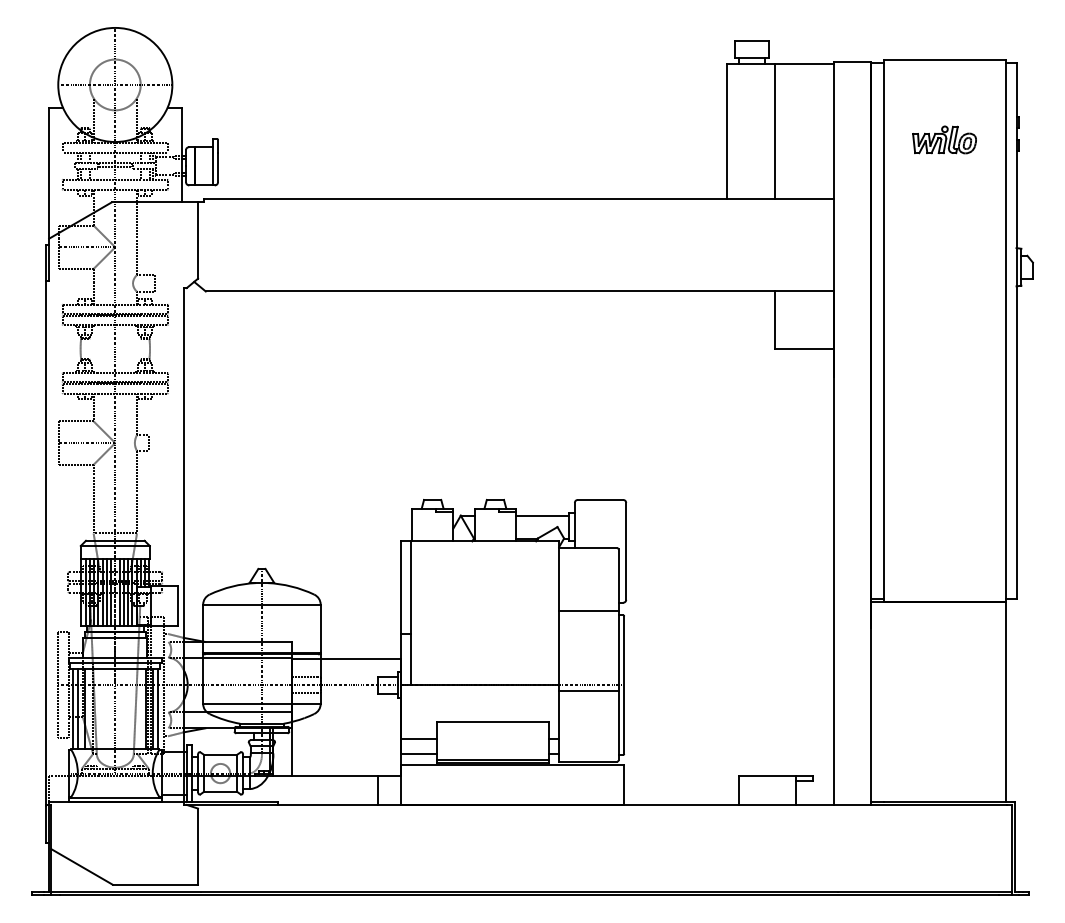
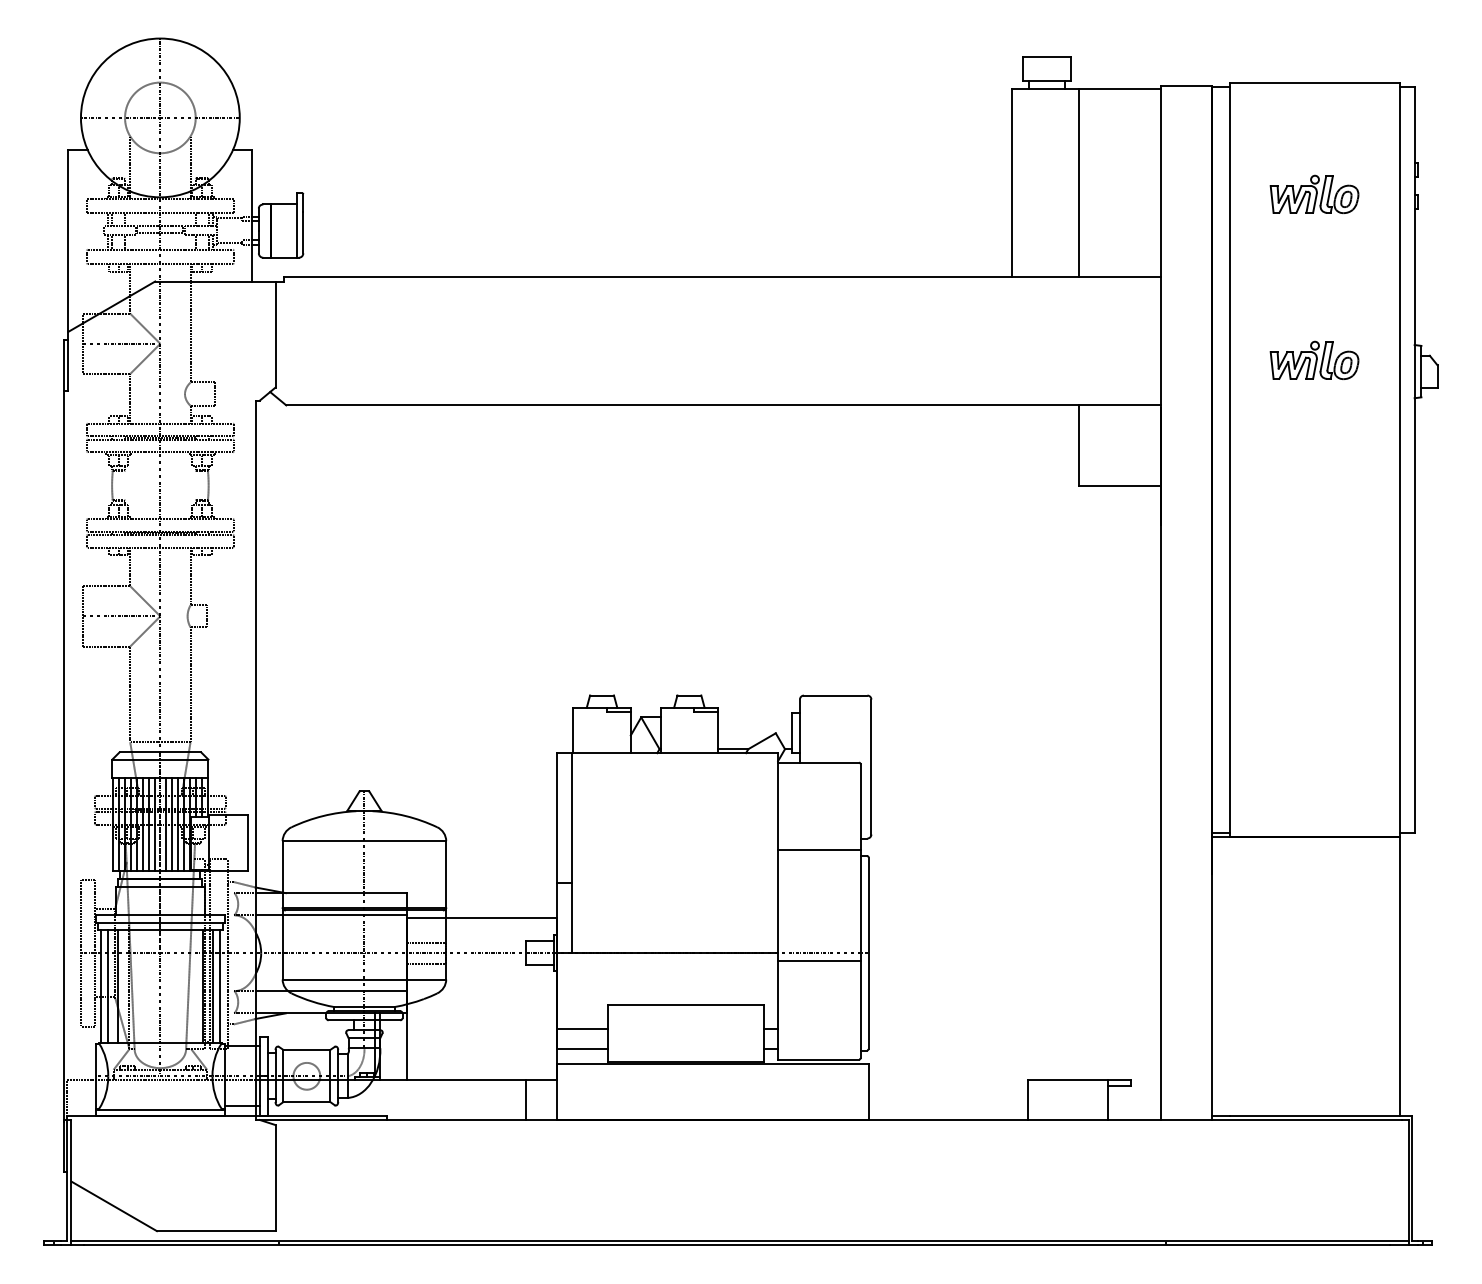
part: (944, 258) -> (1314, 359), added
line: (542, 515) -> (755, 717), removed
line: (492, 760) -> (685, 1057), removed

